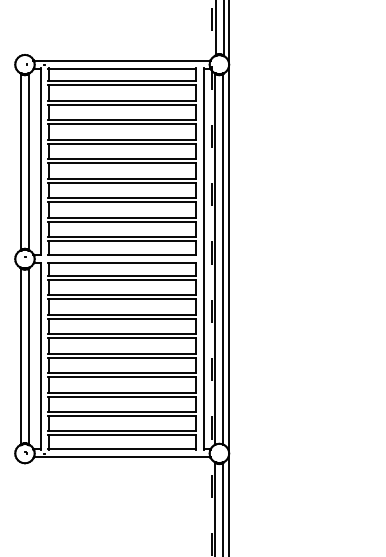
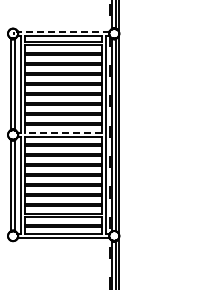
line: (121, 60) -> (63, 31), solid -> dashed
line: (121, 254) -> (63, 132), solid -> dashed

